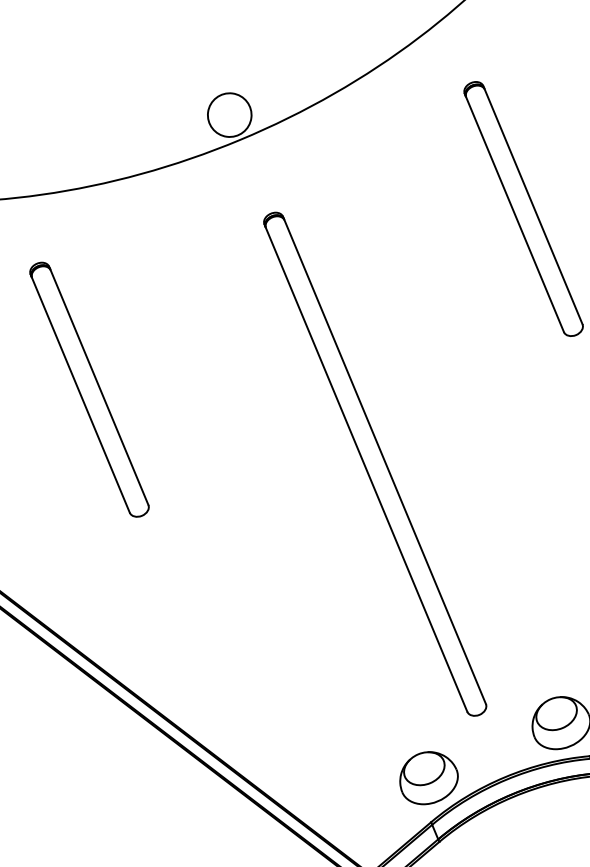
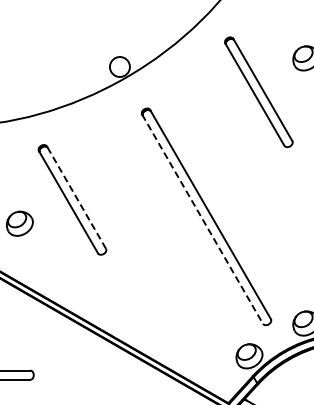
line: (98, 385) -> (76, 197), solid -> dashed
line: (365, 468) -> (202, 219), solid -> dashed

